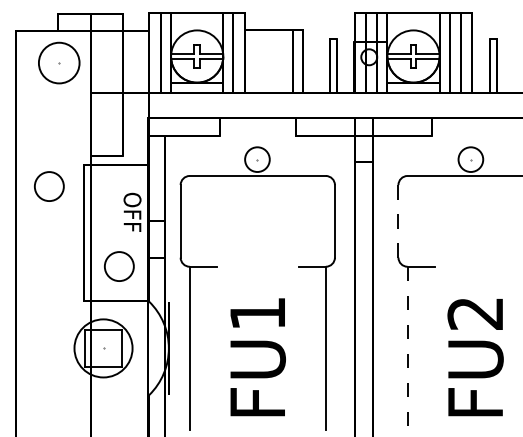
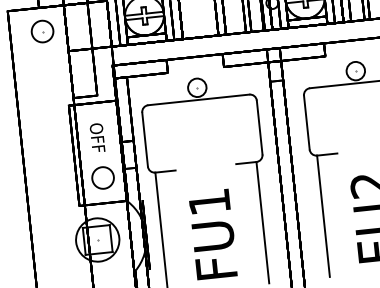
circle: (58, 62) -> (41, 31), size x0.71
circle: (49, 186) -> (44, 123), removed
text: (132, 211) -> (97, 137), moved
line: (398, 221) -> (306, 122), dashed -> solid
line: (407, 348) -> (323, 216), dashed -> solid

